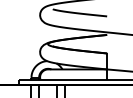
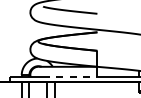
line: (80, 80) -> (70, 77), solid -> dashed

